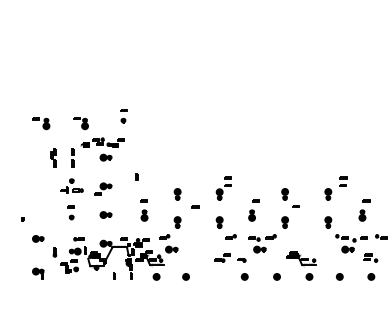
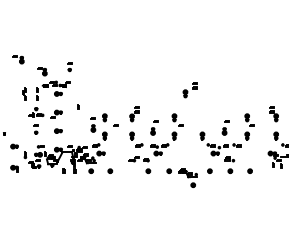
part: (41, 122) -> (18, 59), moved
part: (334, 189) -> (189, 90), moved
part: (144, 209) -> (93, 124), moved
part: (300, 264) -> (187, 177), moved

